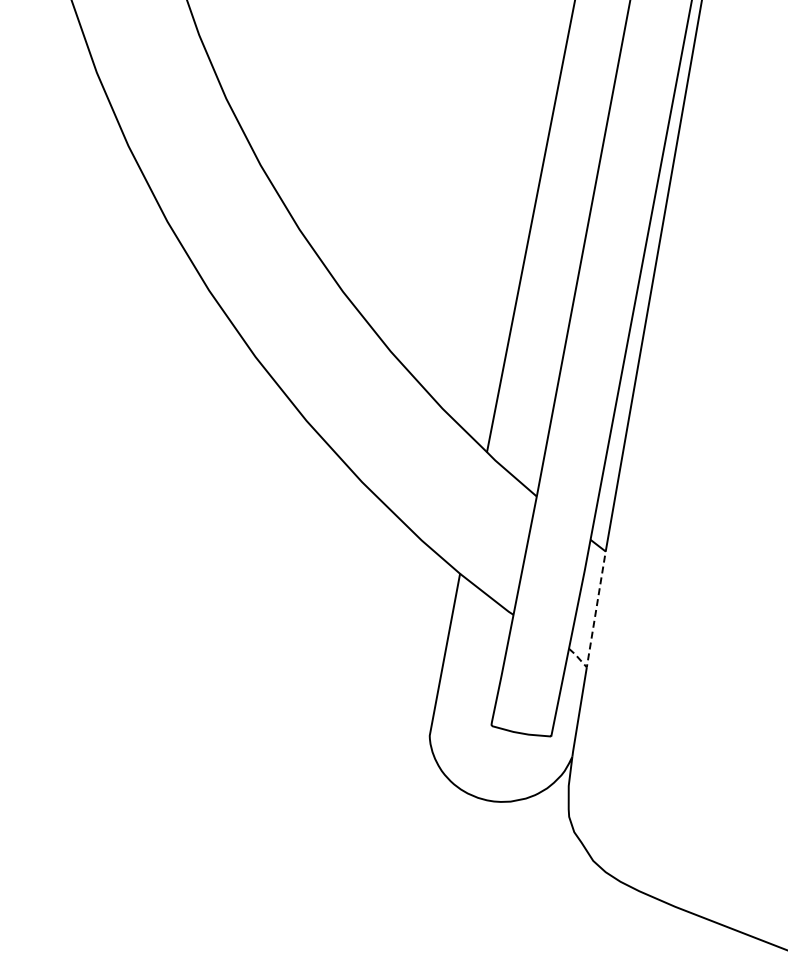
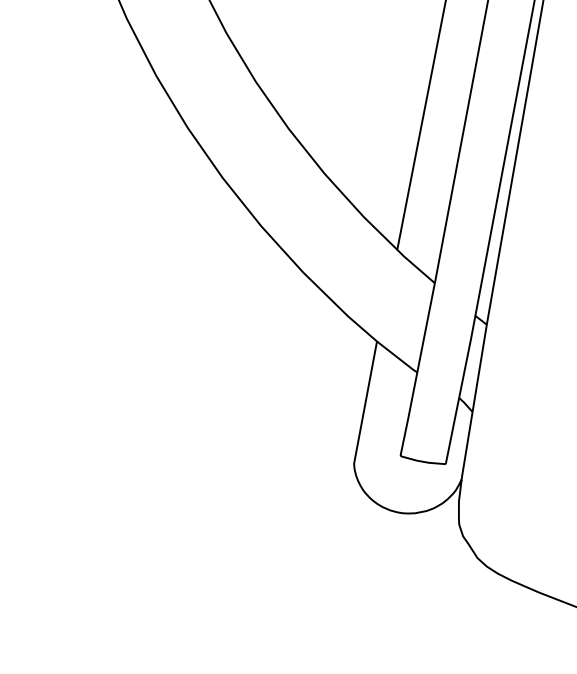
line: (594, 623) -> (478, 378), dashed -> solid

